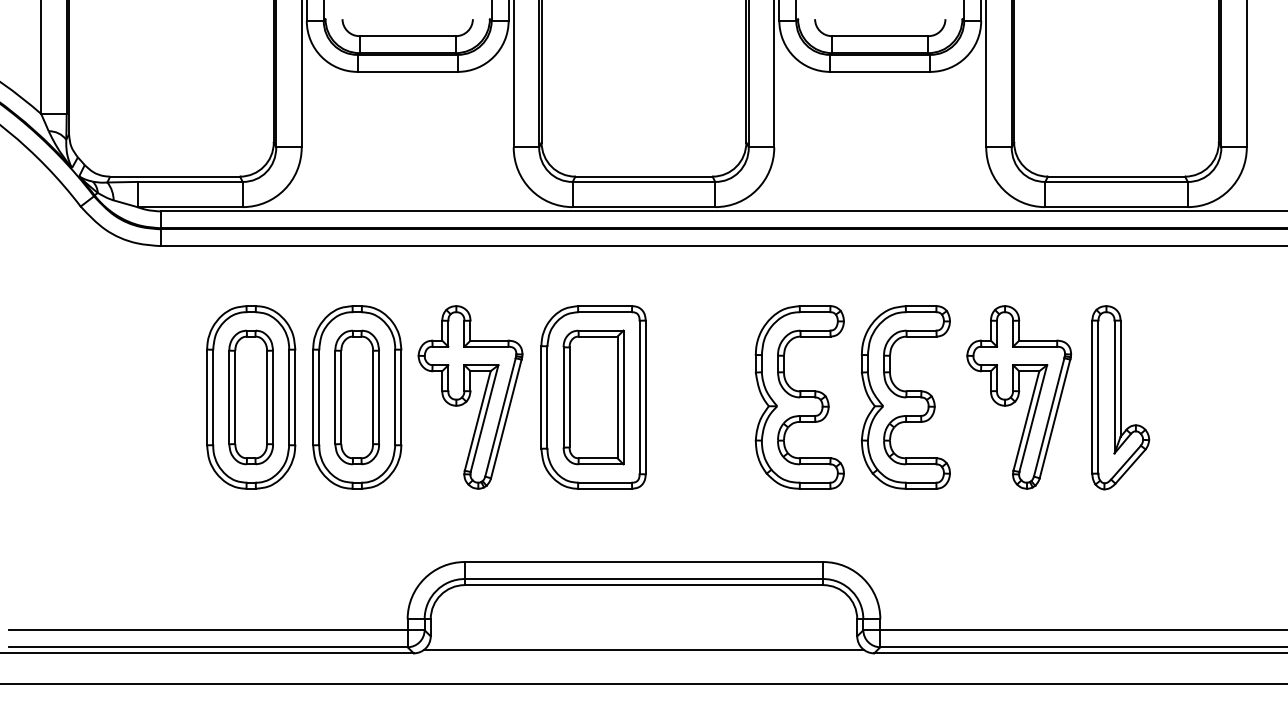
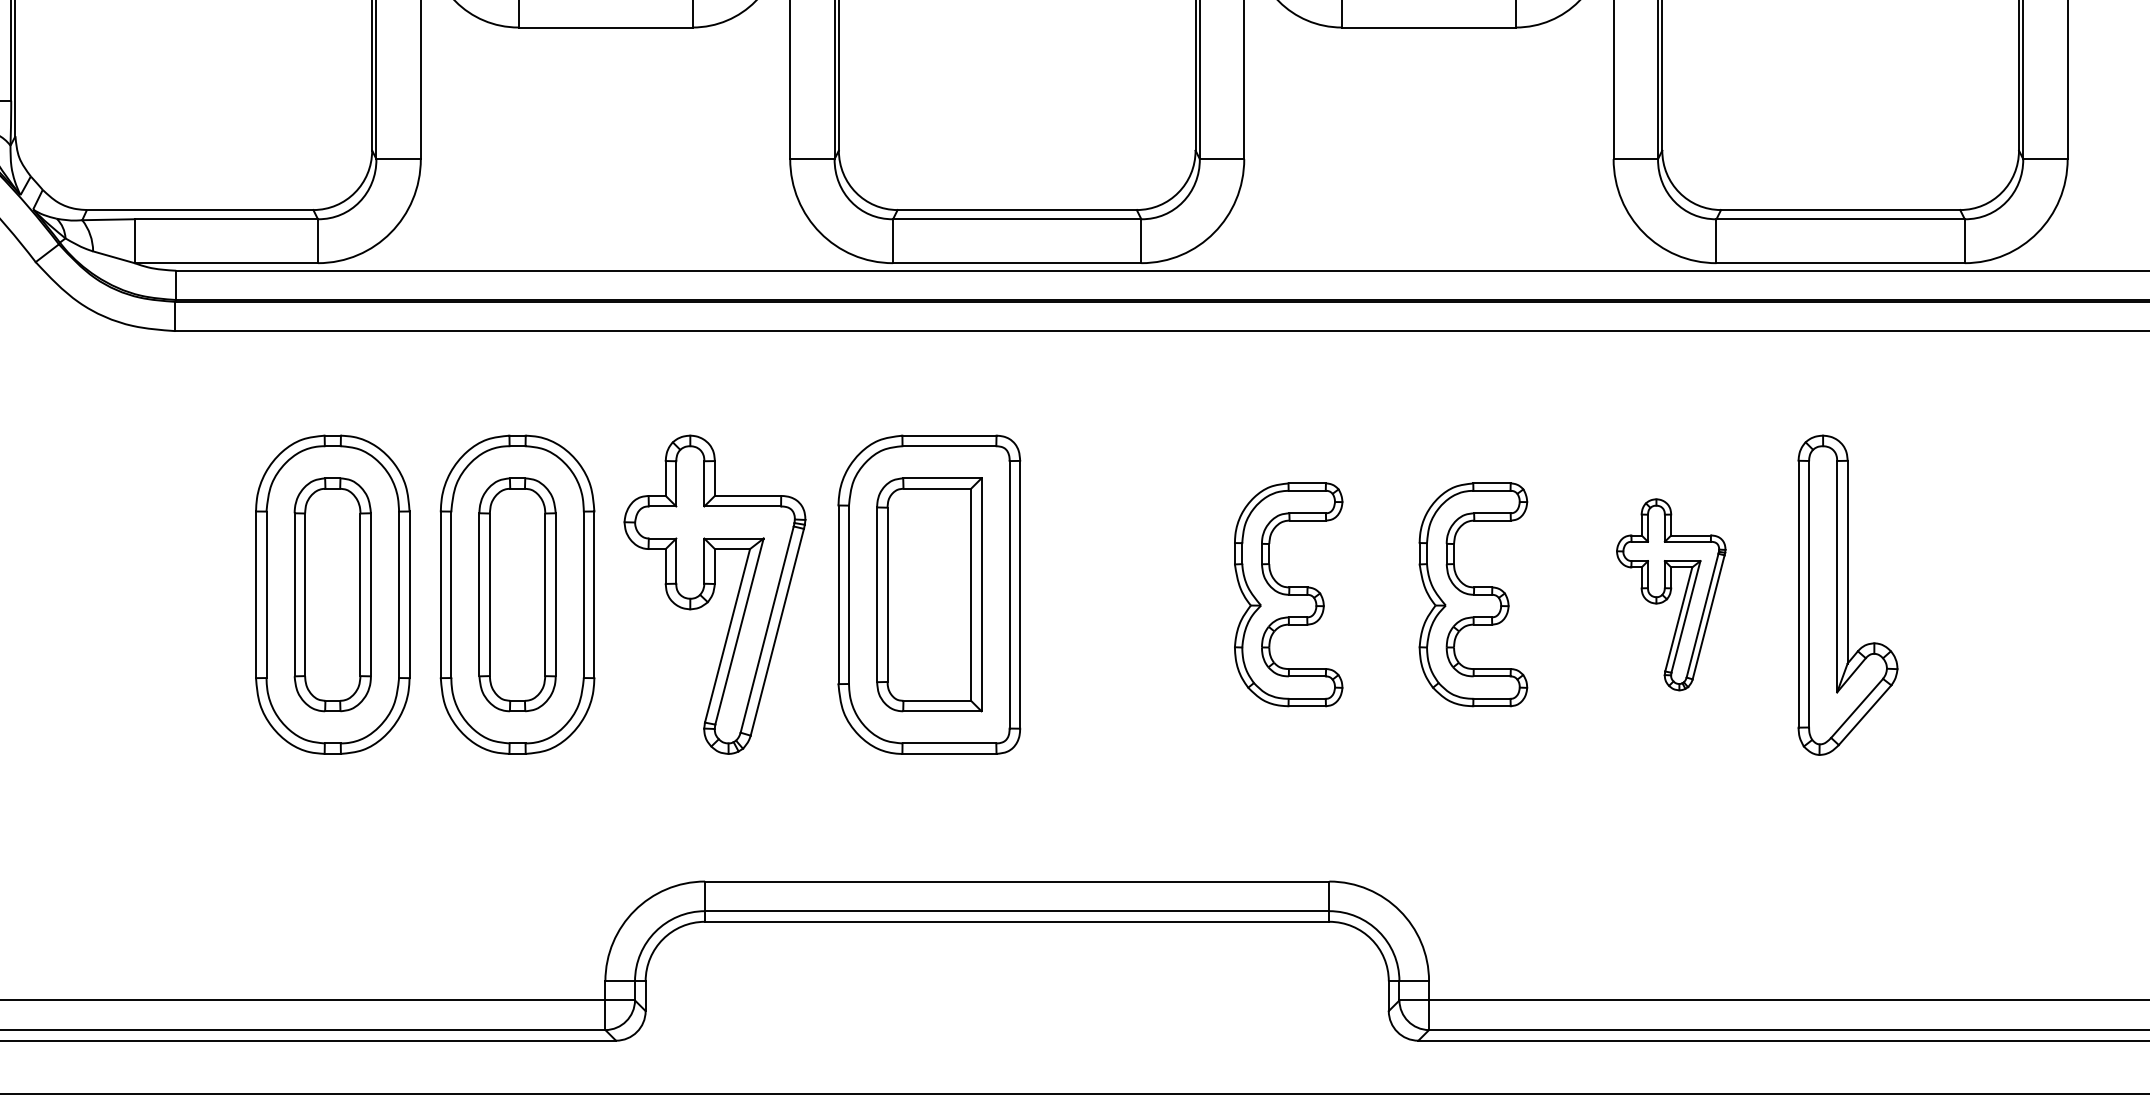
part: (799, 397) -> (1288, 594), size x0.7
part: (905, 397) -> (1472, 594), size x0.7
part: (1019, 397) -> (1671, 594), size x0.6
line: (643, 649) -> (1016, 1033), removed

